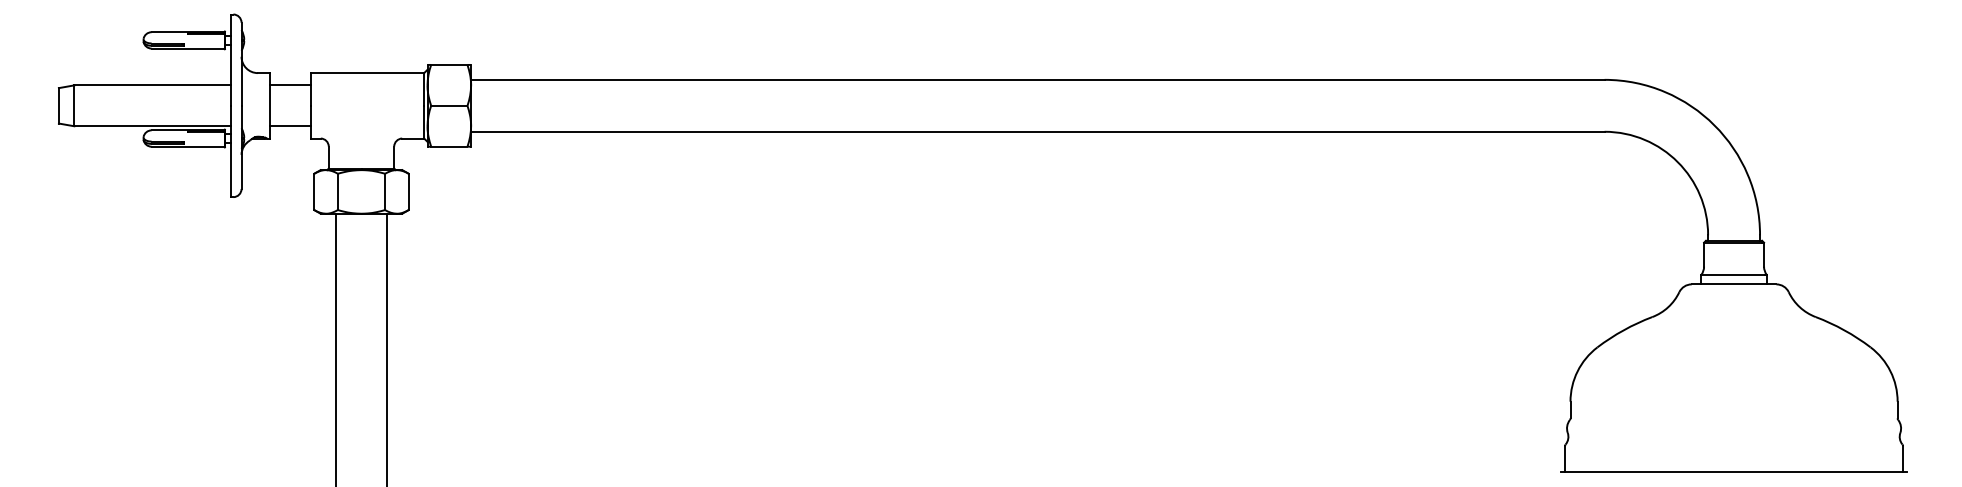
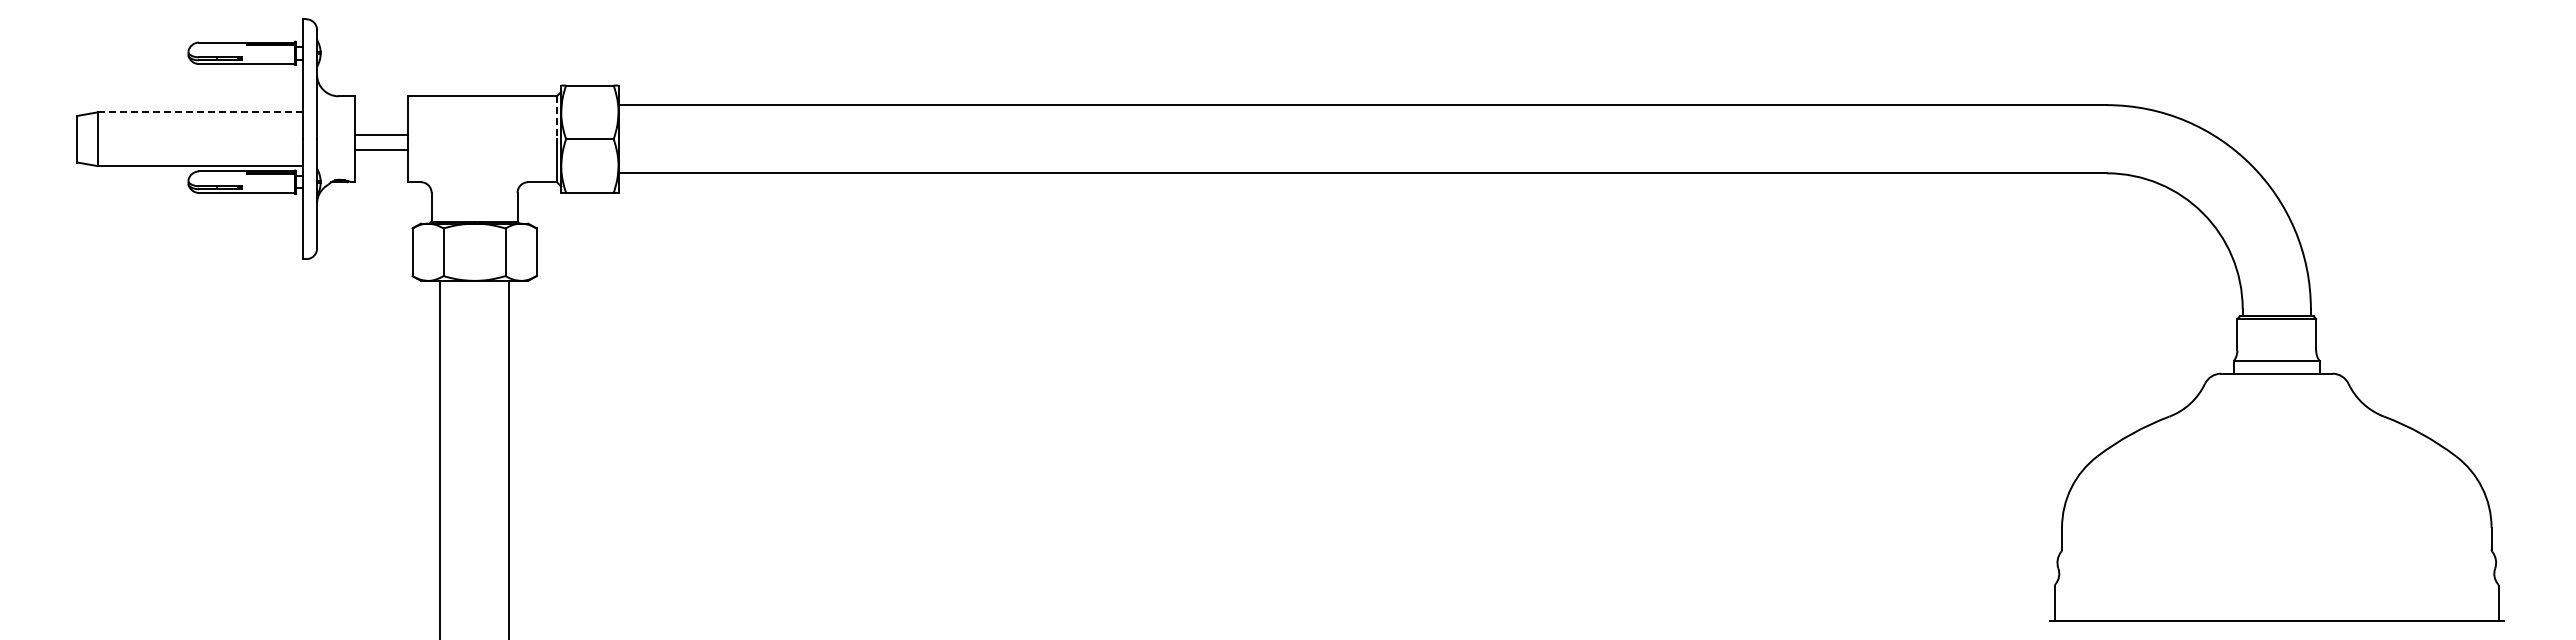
line: (152, 85) -> (200, 112), solid -> dashed
line: (290, 85) -> (381, 150), moved
line: (423, 90) -> (556, 118), solid -> dashed
line: (290, 126) -> (381, 135), moved

